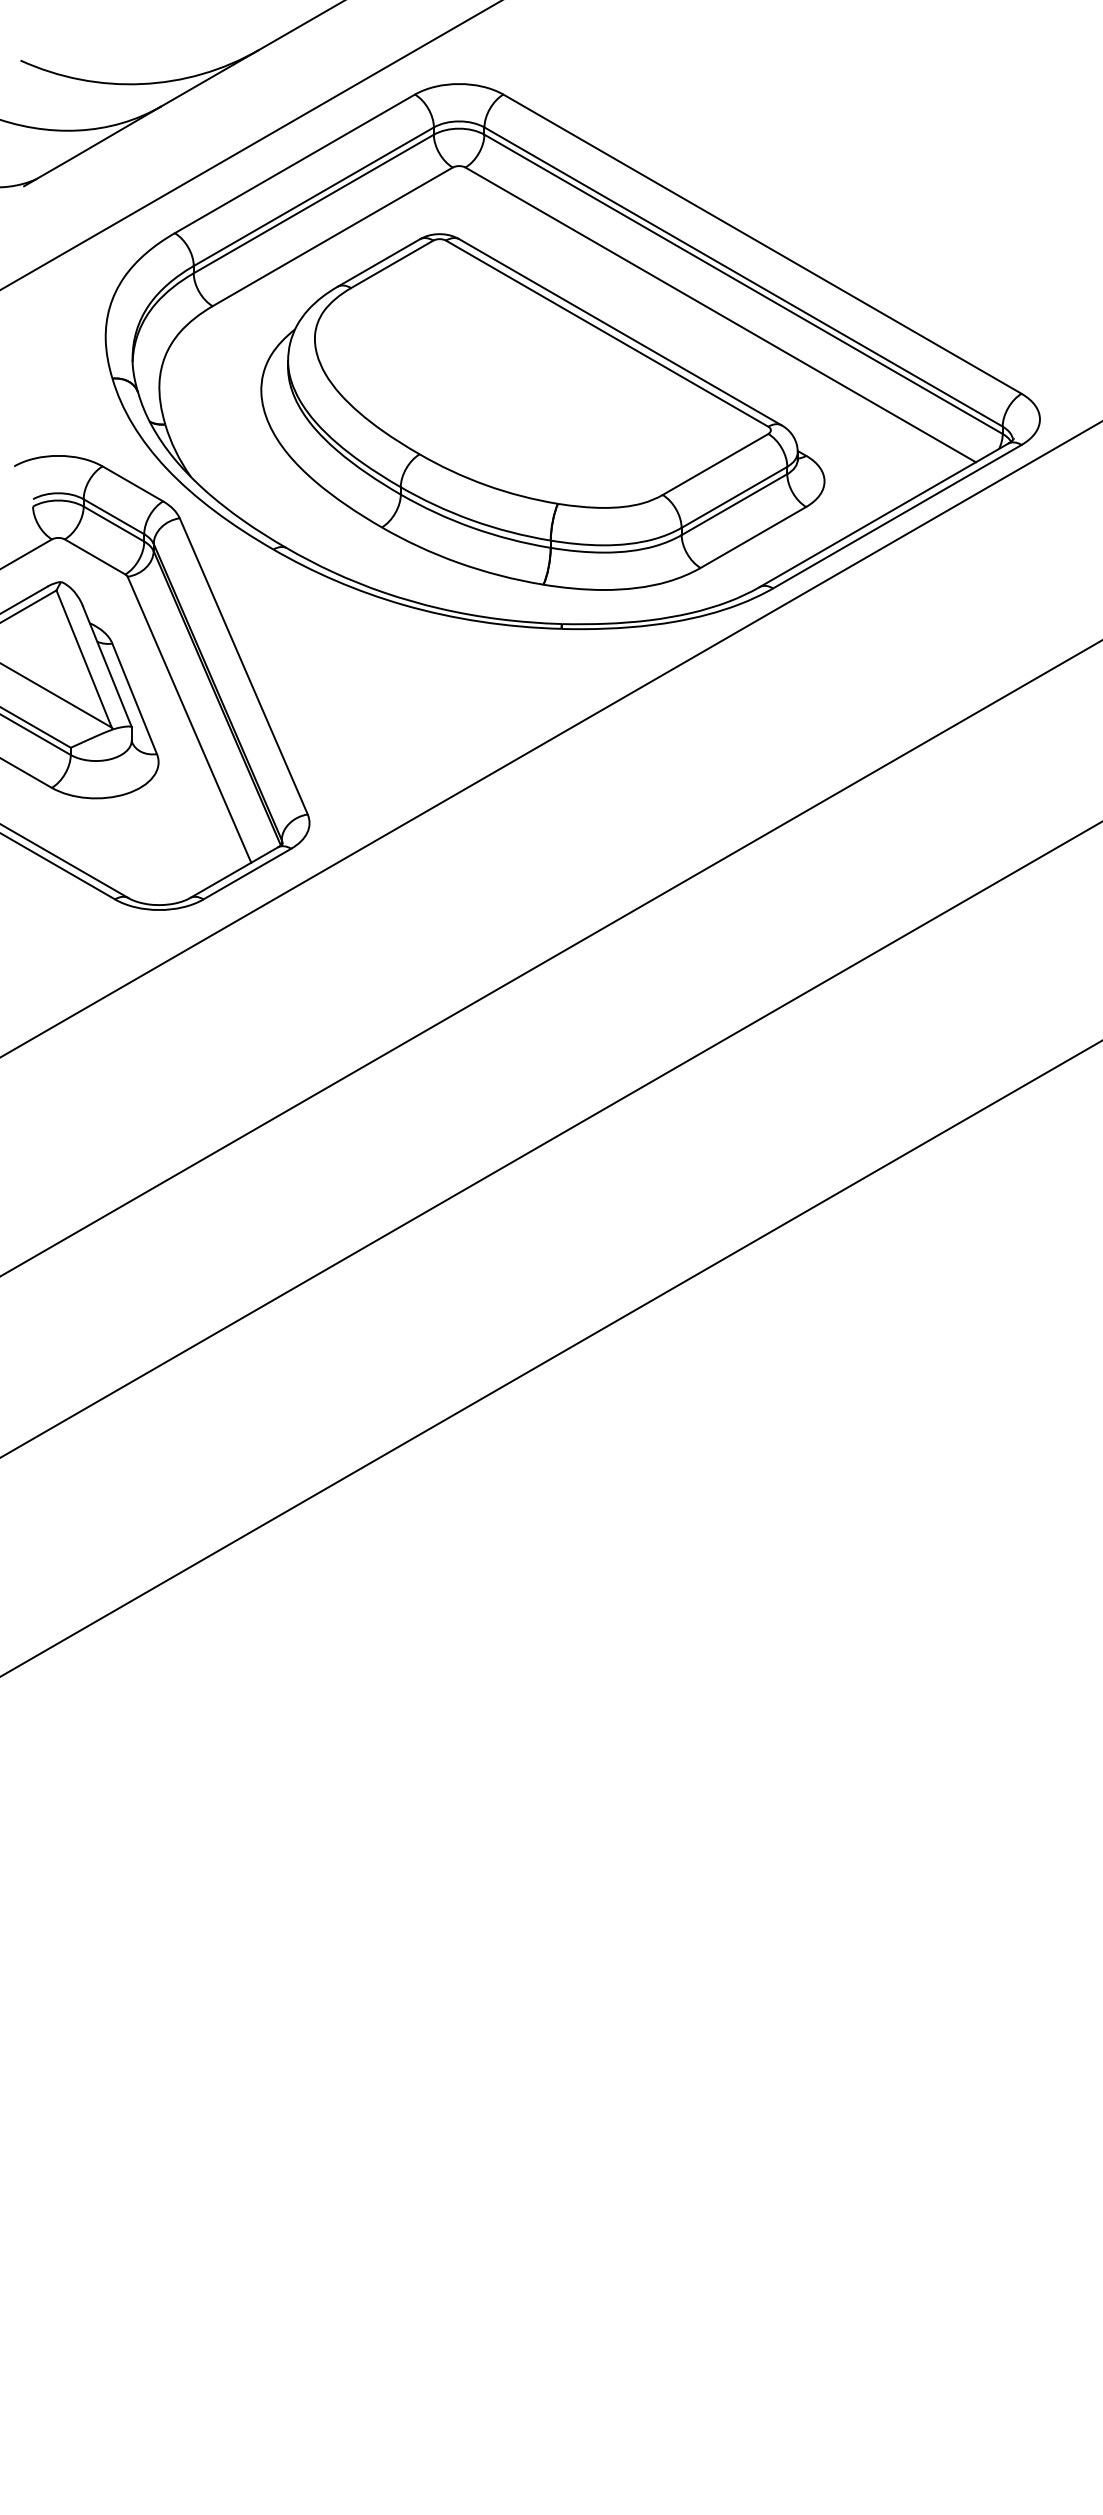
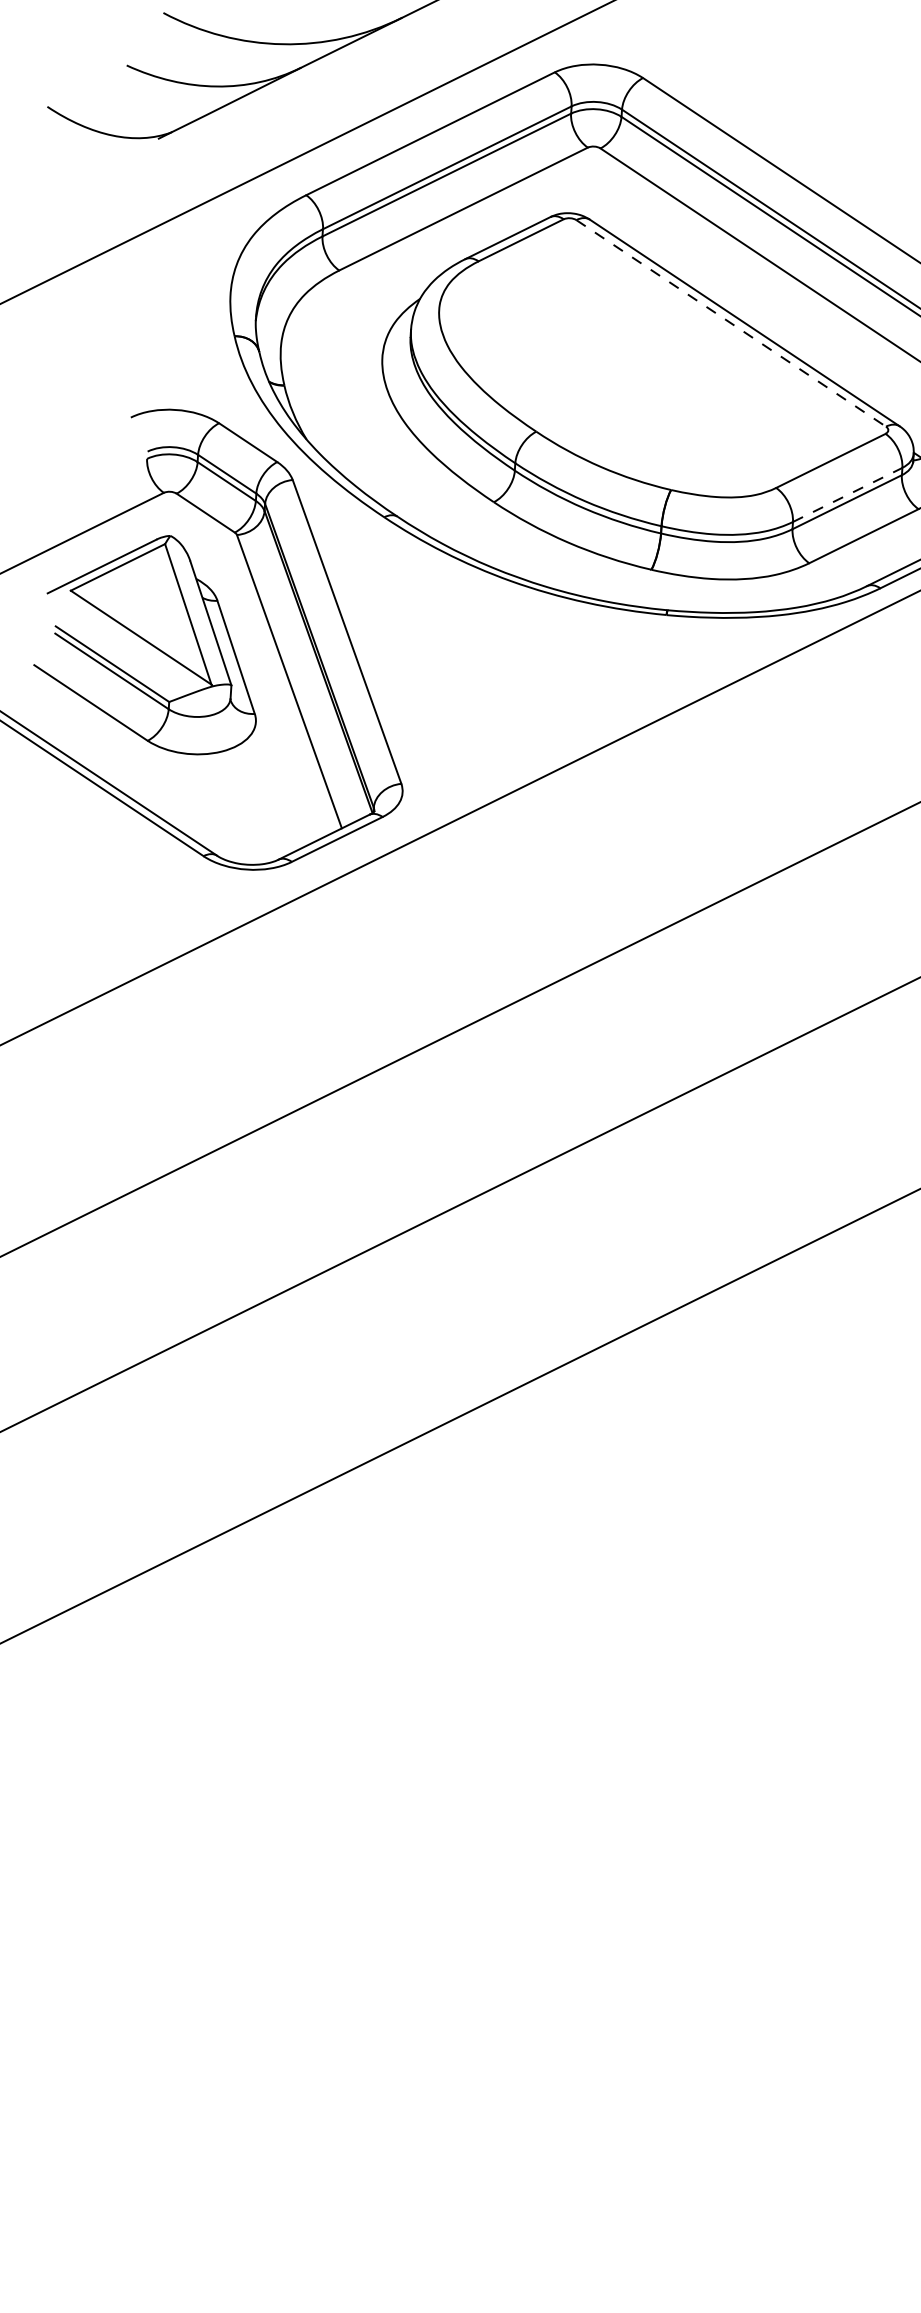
line: (607, 333) -> (731, 323), solid -> dashed
line: (734, 497) -> (847, 495), solid -> dashed

